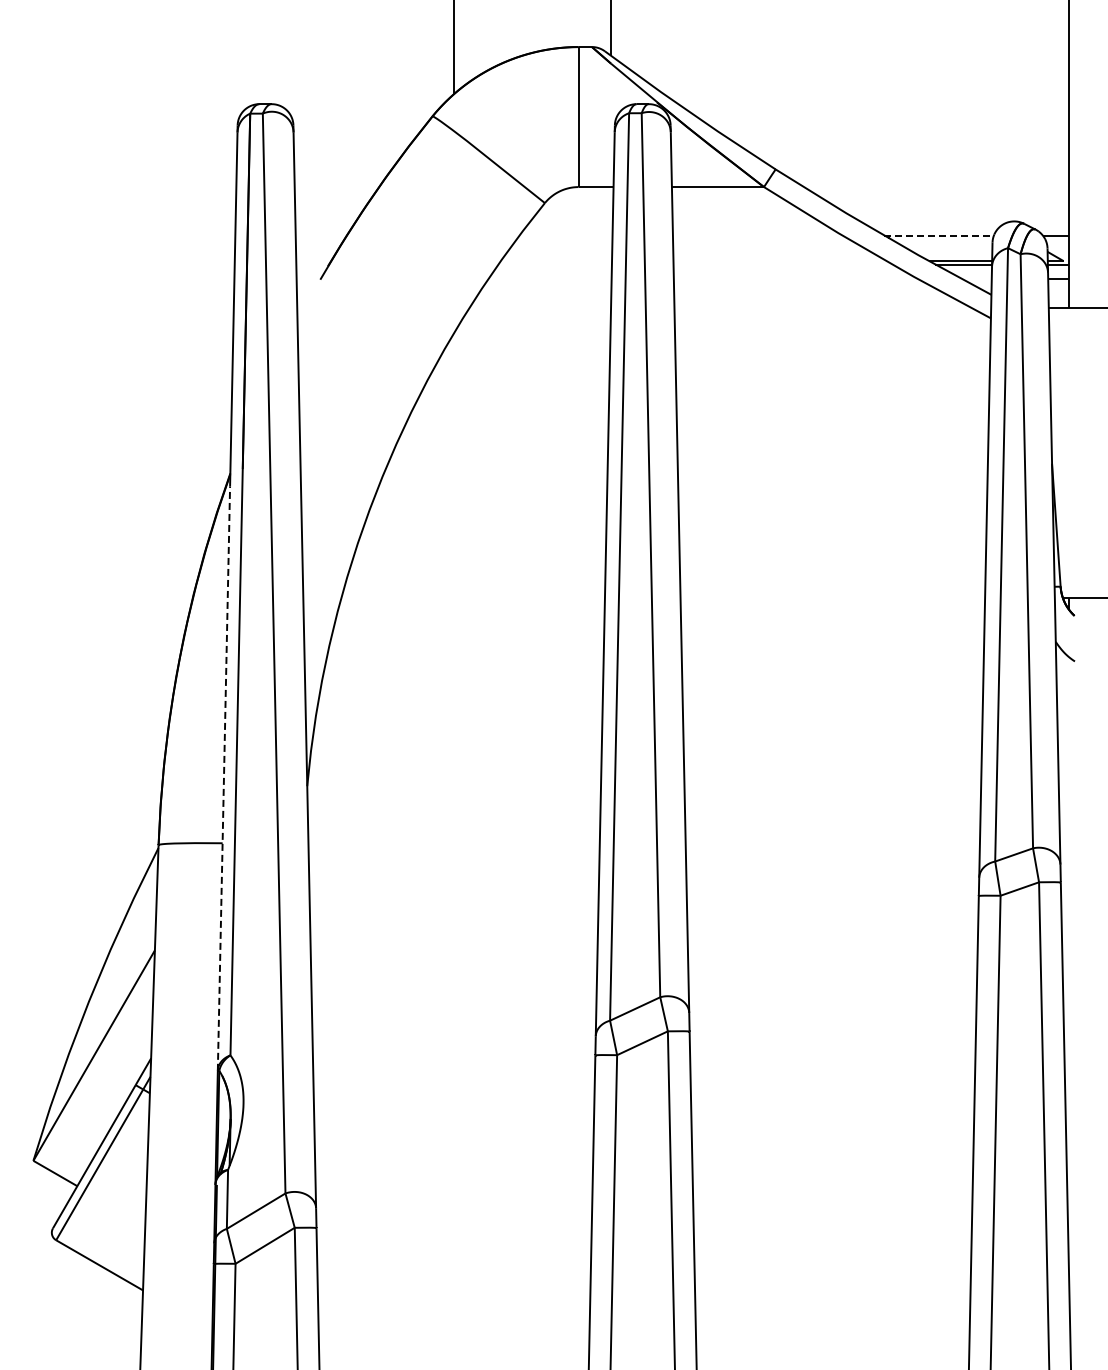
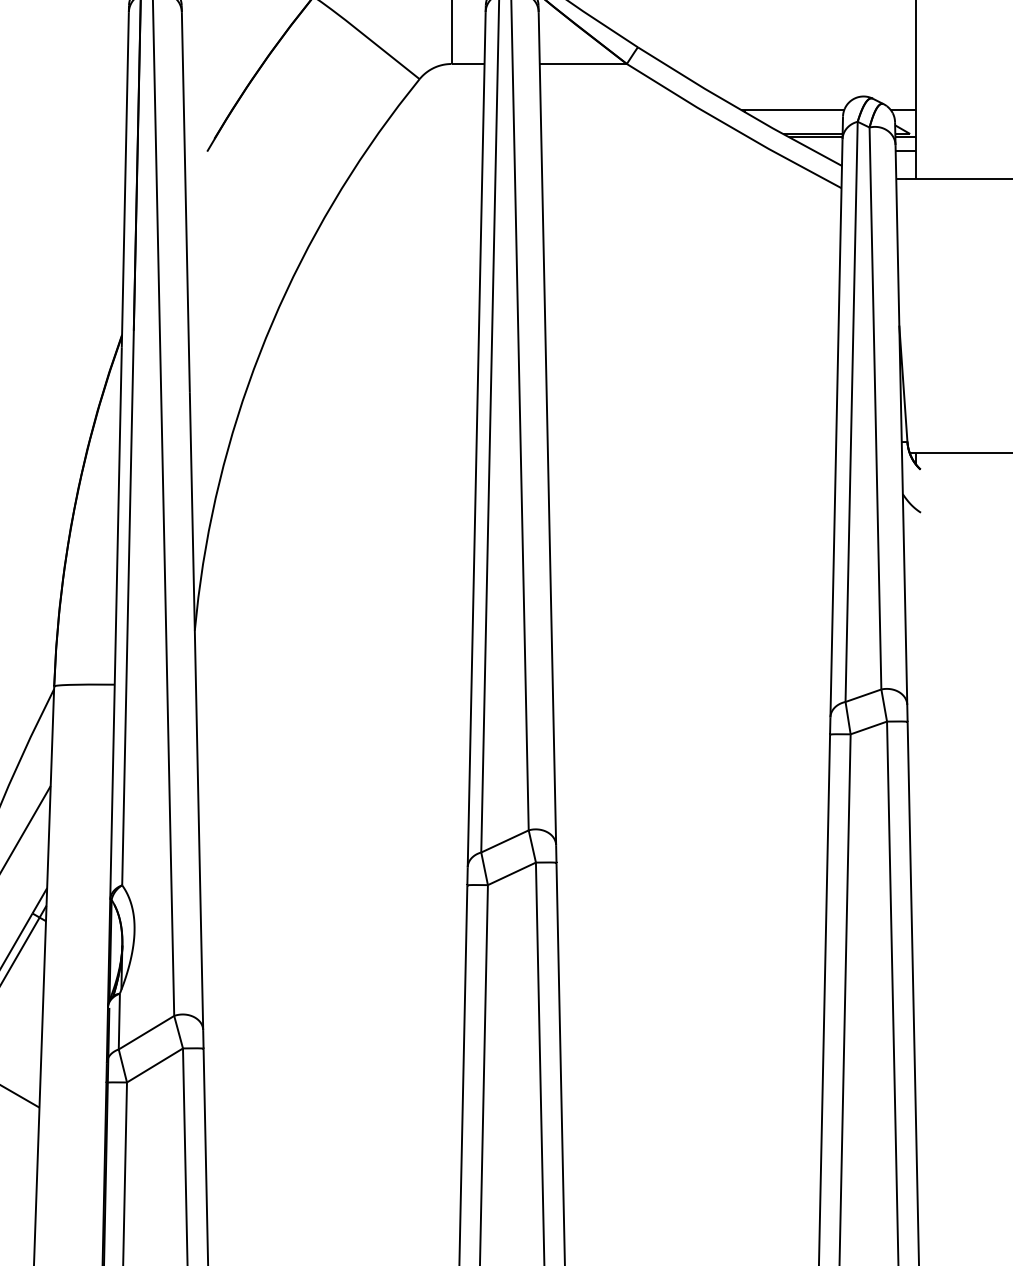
line: (939, 235) -> (792, 109), dashed -> solid
line: (223, 778) -> (115, 623), dashed -> solid

